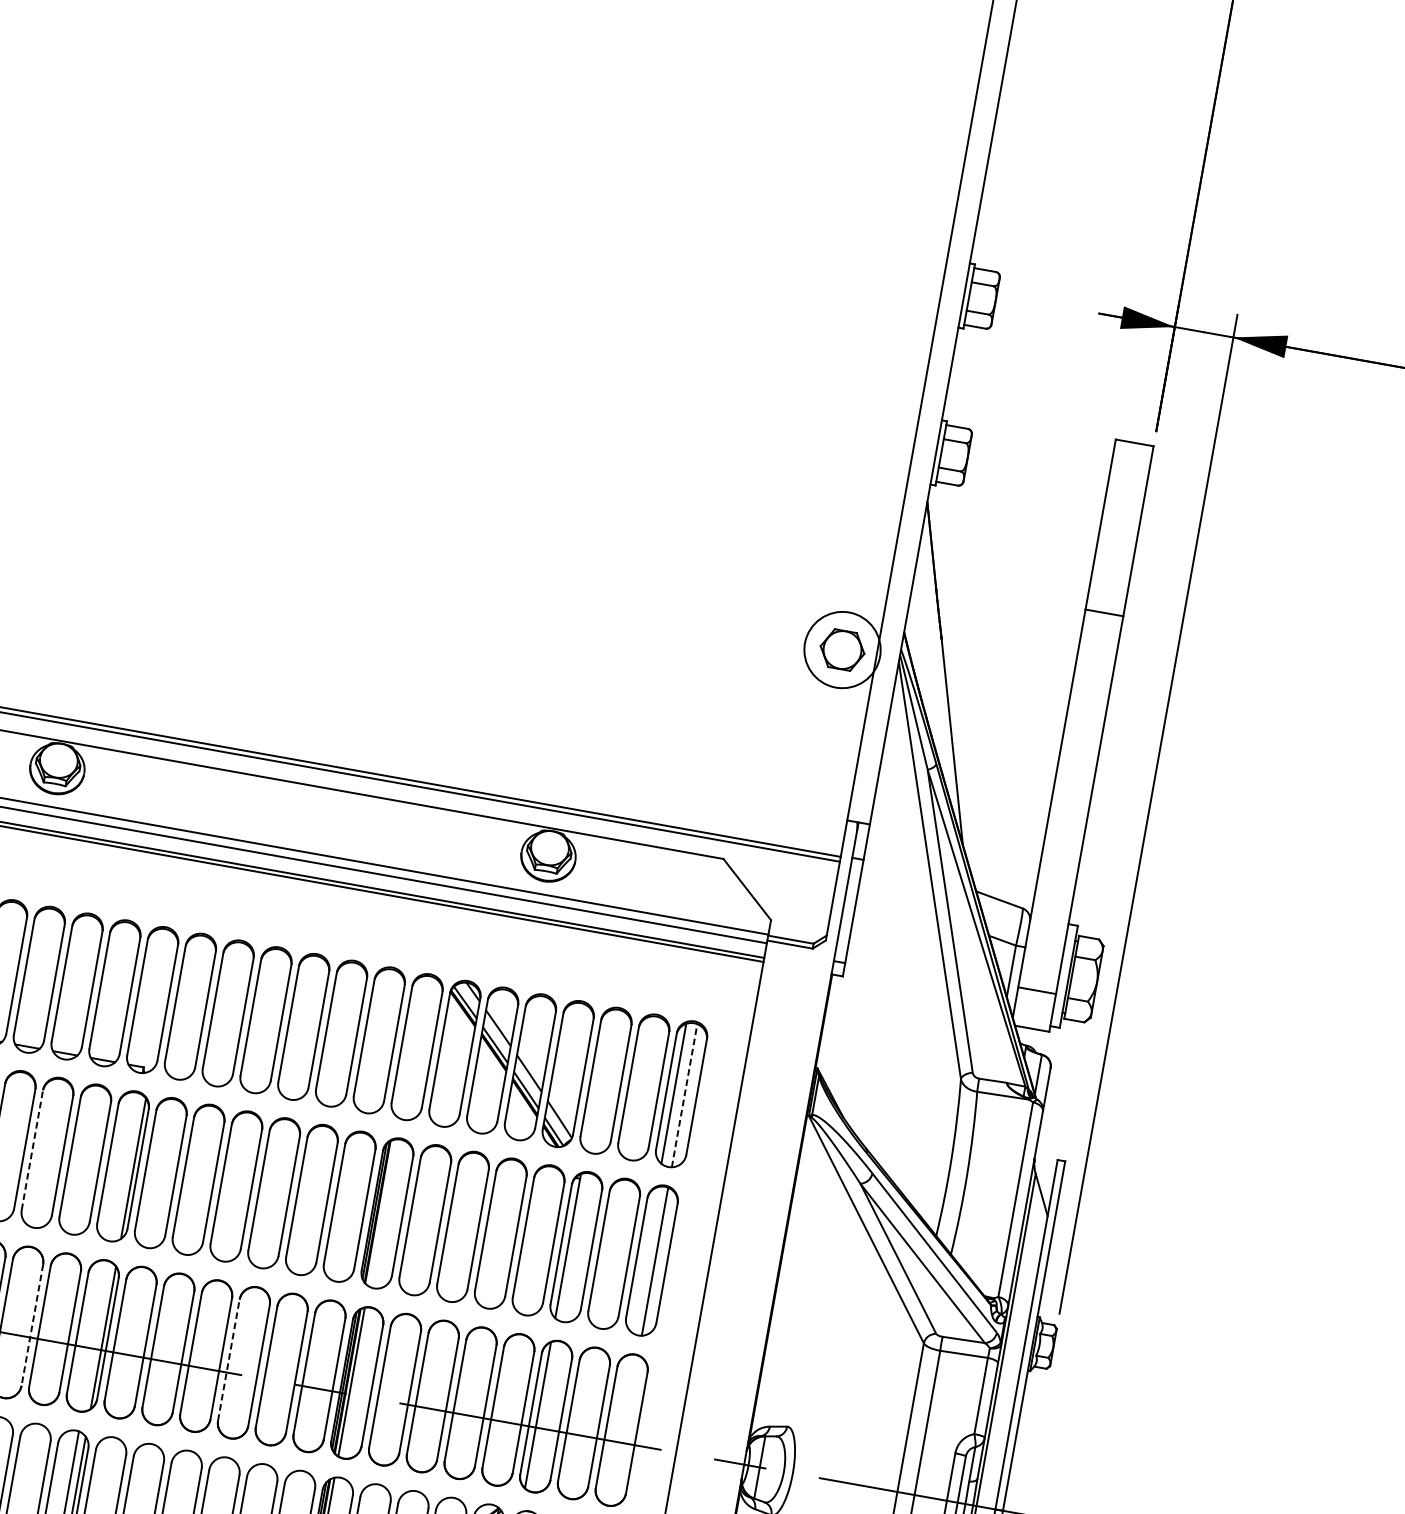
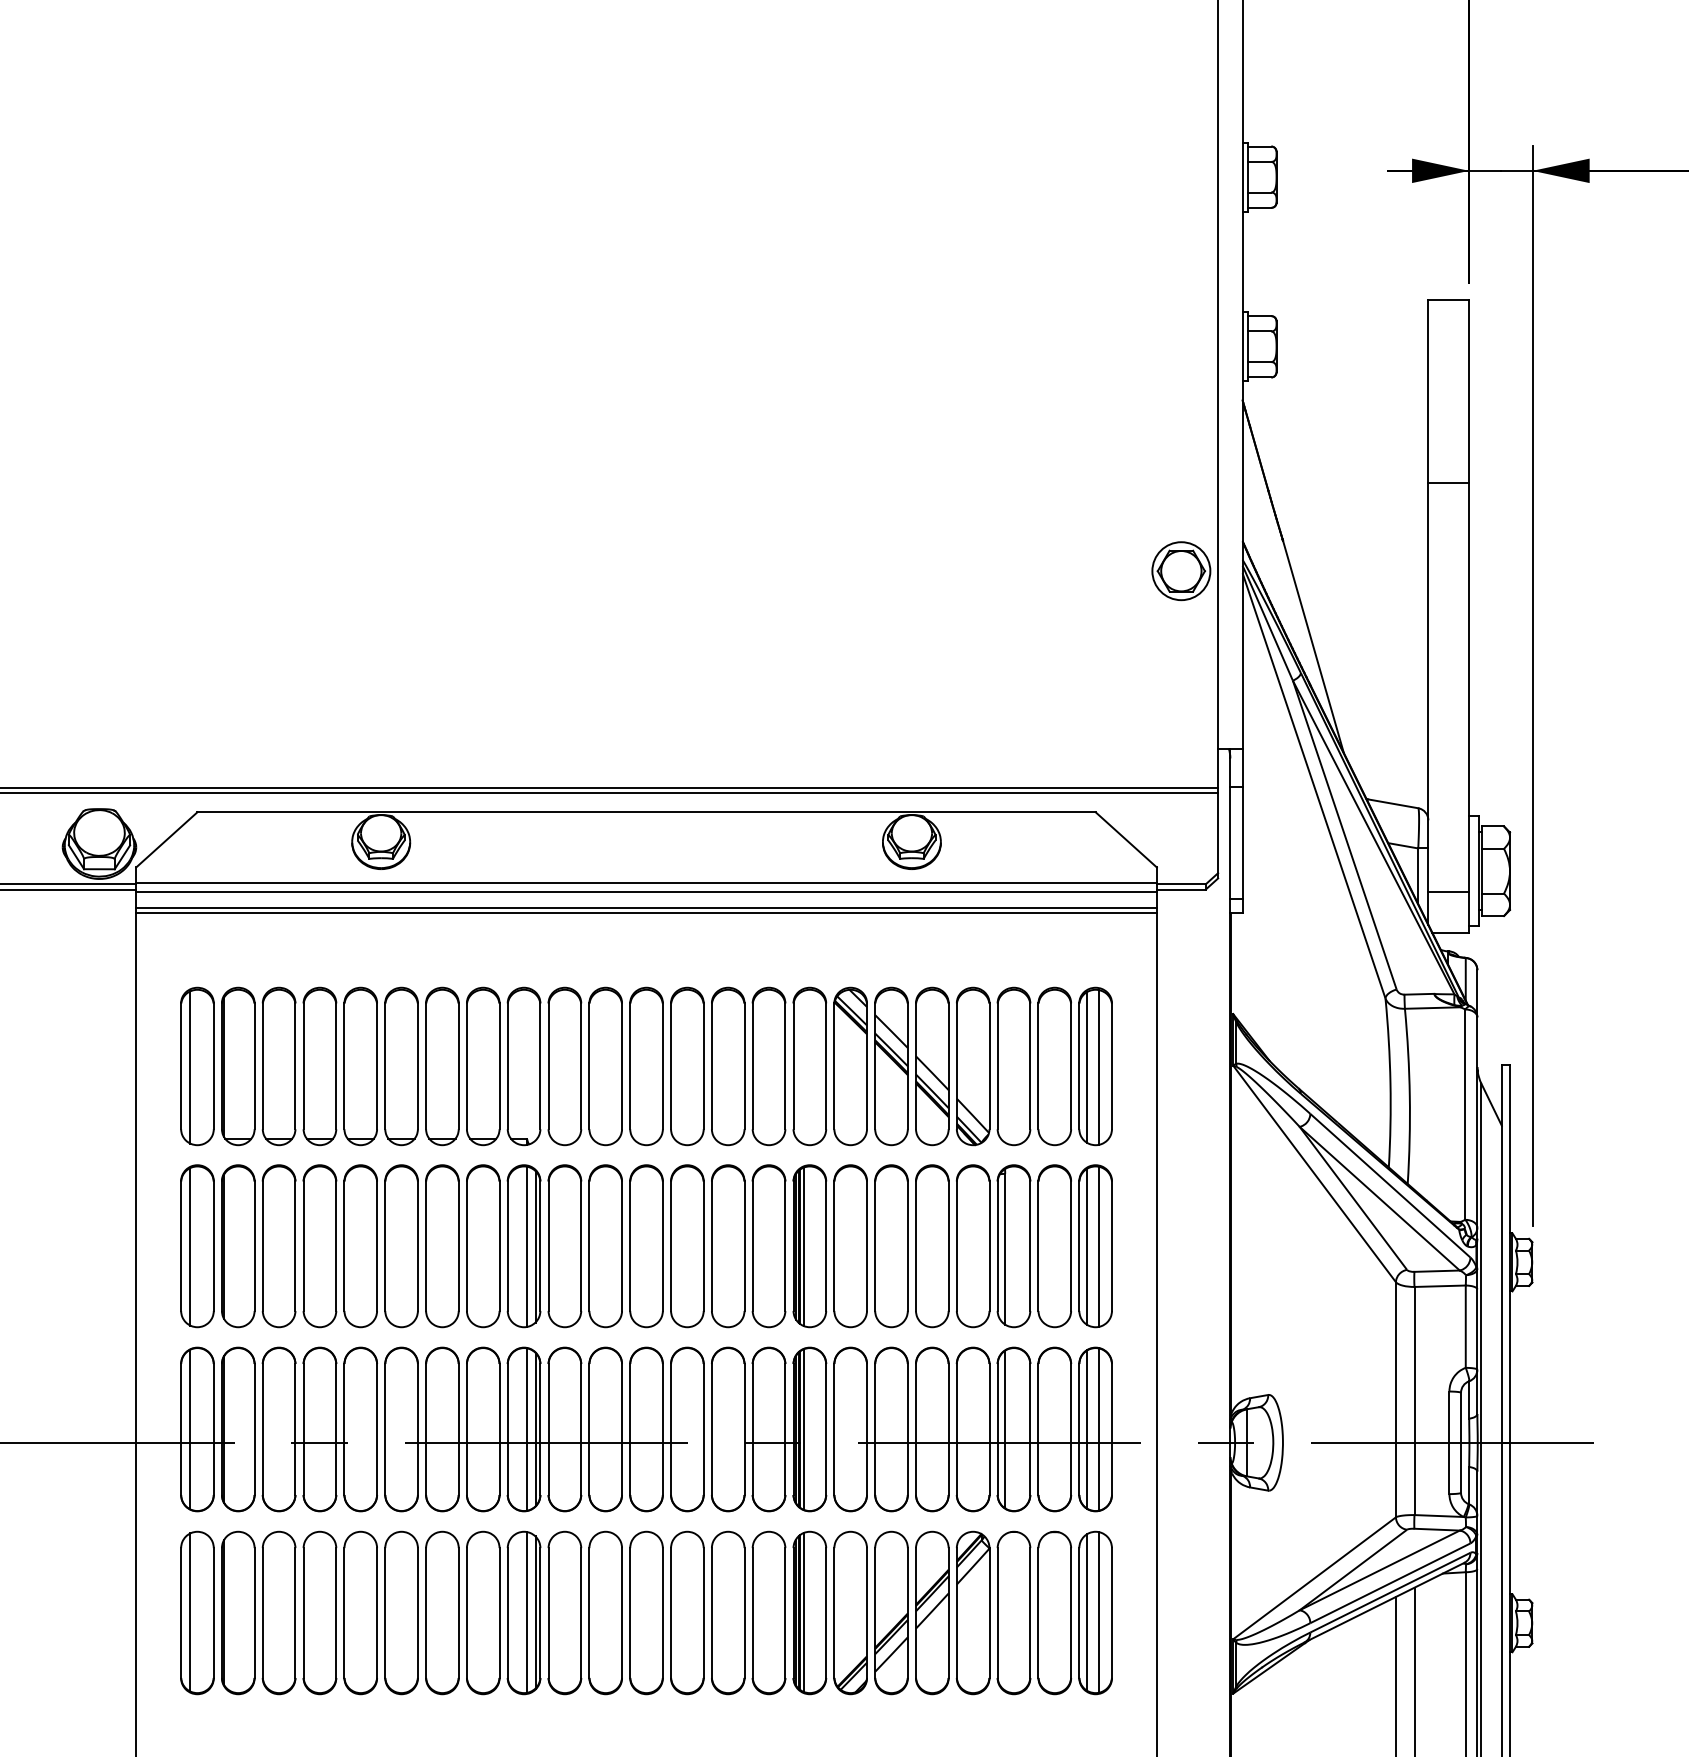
circle: (842, 650) -> (1181, 571), size x0.71
line: (685, 1094) -> (1099, 1066), dashed -> solid
line: (32, 1150) -> (426, 1246), dashed -> solid
line: (126, 1167) -> (527, 1246), added
line: (381, 1212) -> (803, 1246), added
line: (644, 1259) -> (1087, 1246), added
line: (32, 1325) -> (458, 1429), dashed -> solid
line: (96, 1336) -> (527, 1429), added
line: (229, 1359) -> (671, 1428), dashed -> solid
line: (614, 1428) -> (1087, 1429), added
line: (625, 1430) -> (1099, 1429), added

